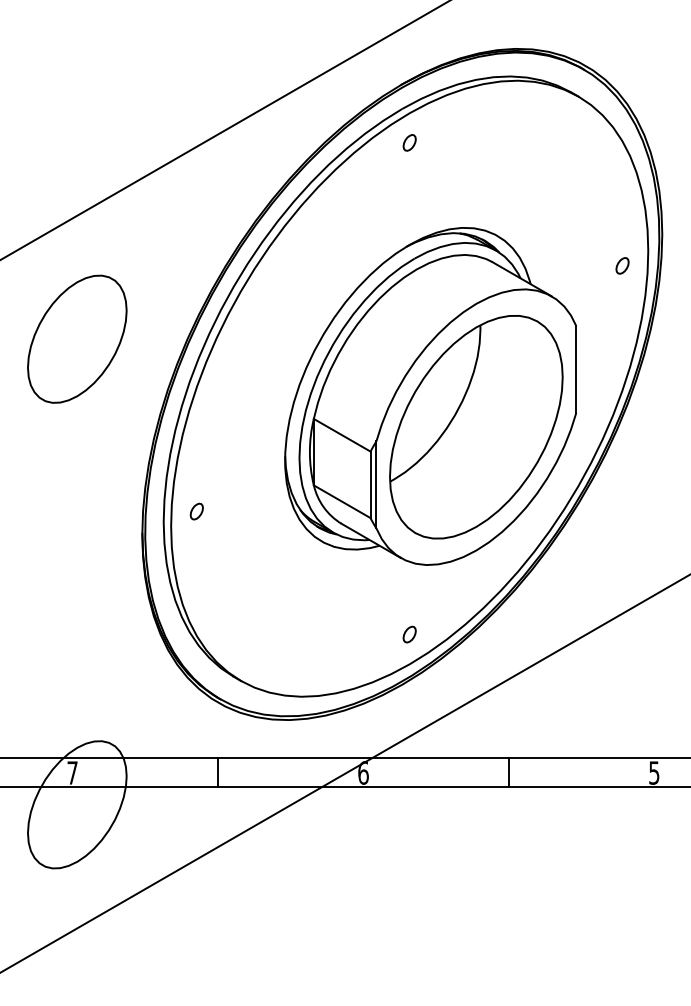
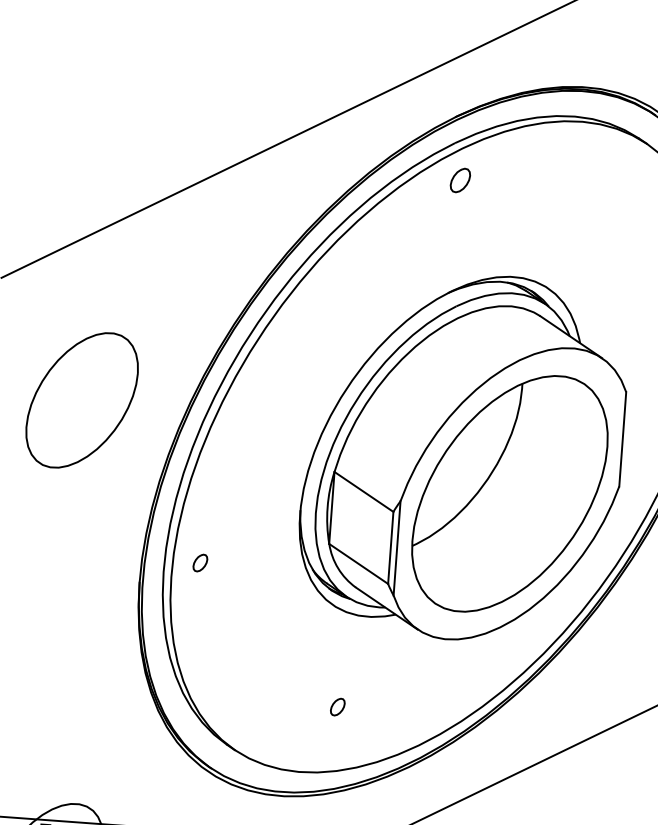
part: (409, 142) -> (460, 180), size x1.4
part: (77, 338) -> (82, 399), moved
part: (409, 634) -> (337, 706), moved

